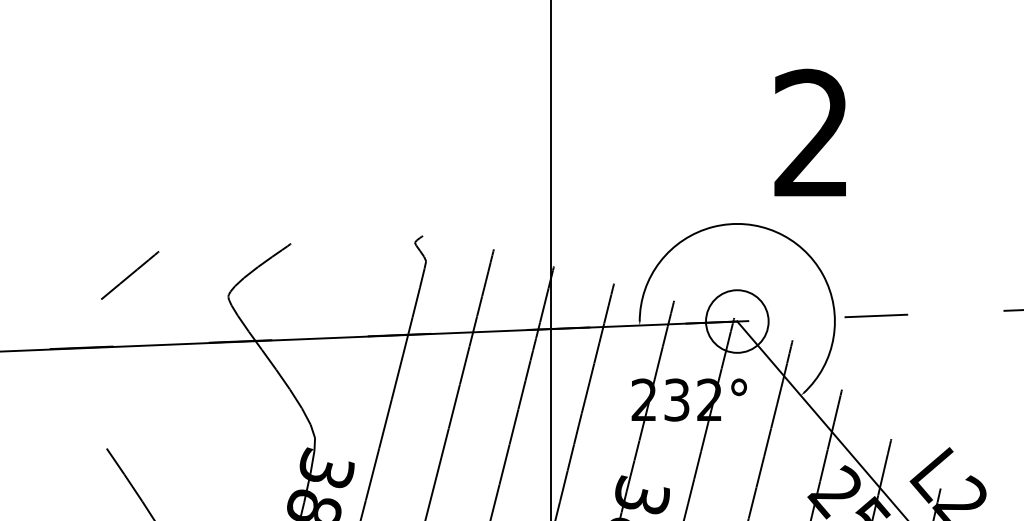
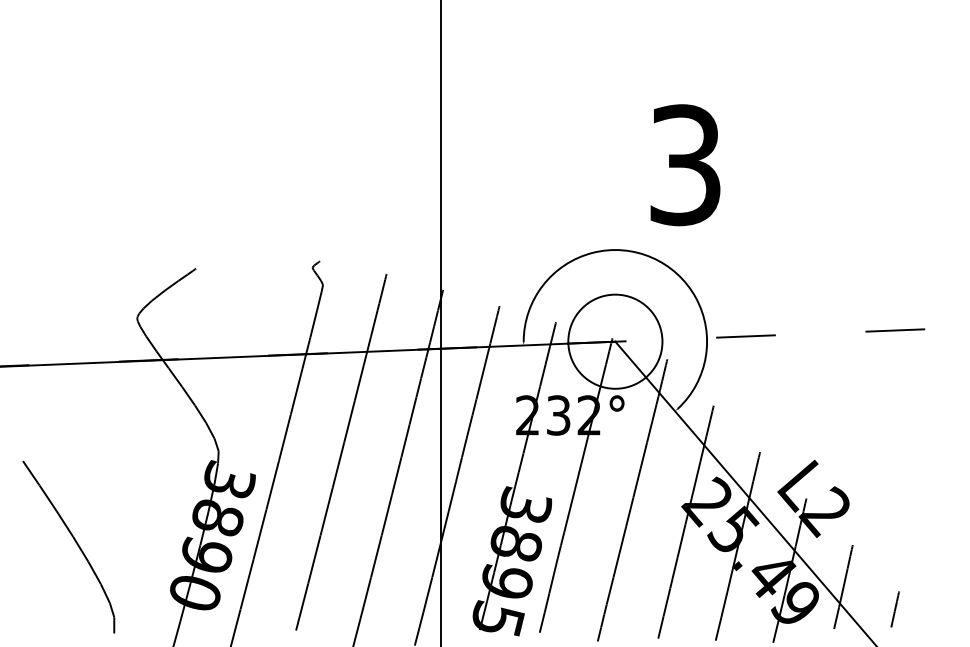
text: (811, 133) -> (685, 165), 2 -> 3
line: (129, 275) -> (44, 298), removed
circle: (736, 321) -> (614, 341), size x1.6

